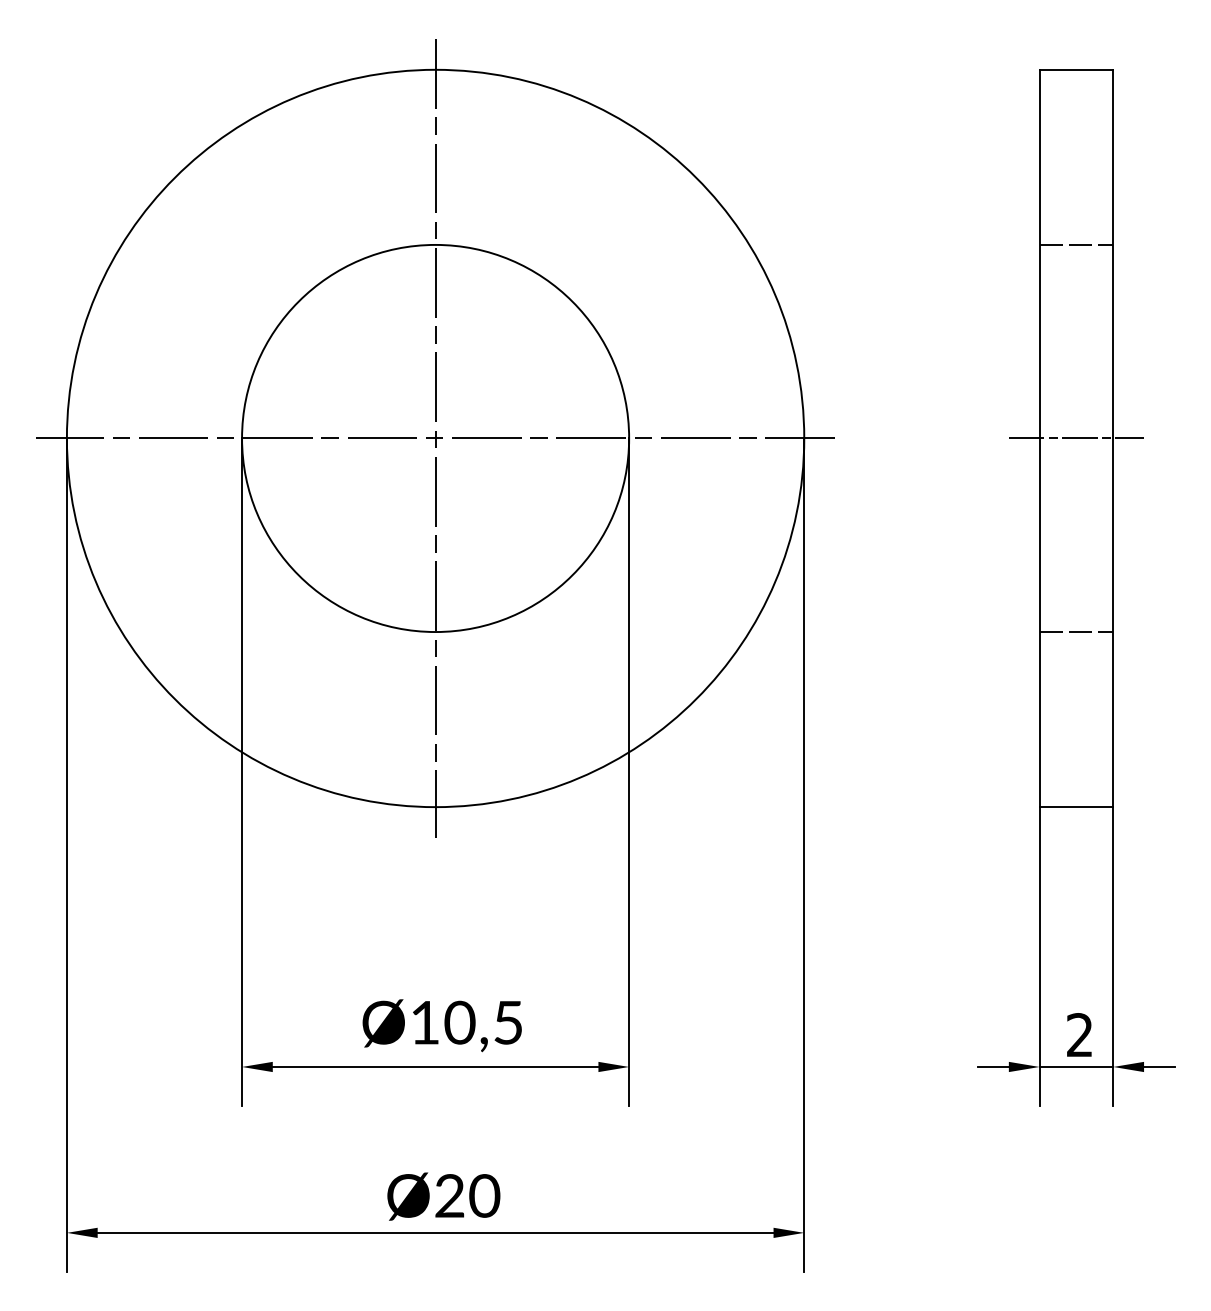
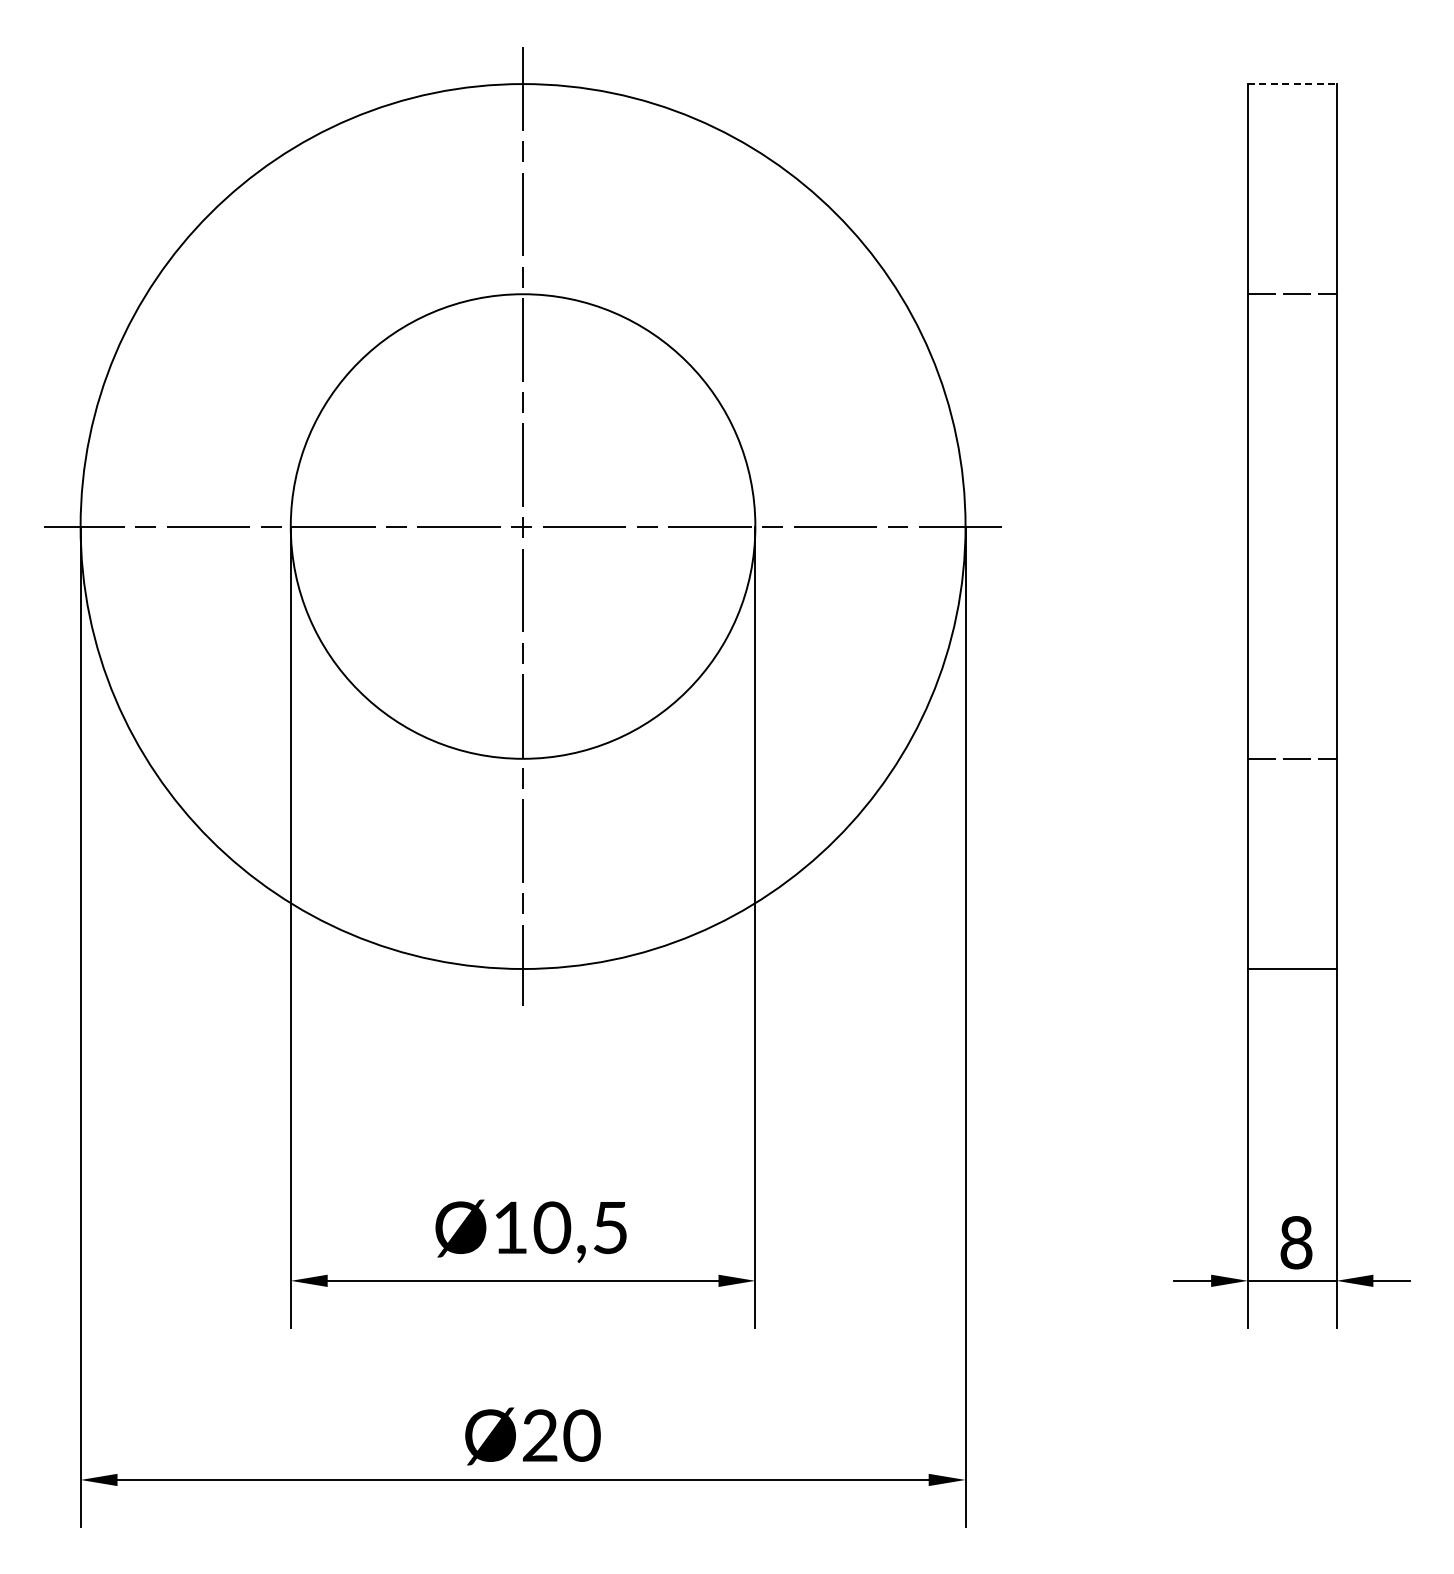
line: (1076, 70) -> (1292, 84), solid -> dashed
line: (1076, 438) -> (1292, 526), removed
text: (1080, 1035) -> (1296, 1242), 2 -> 8

